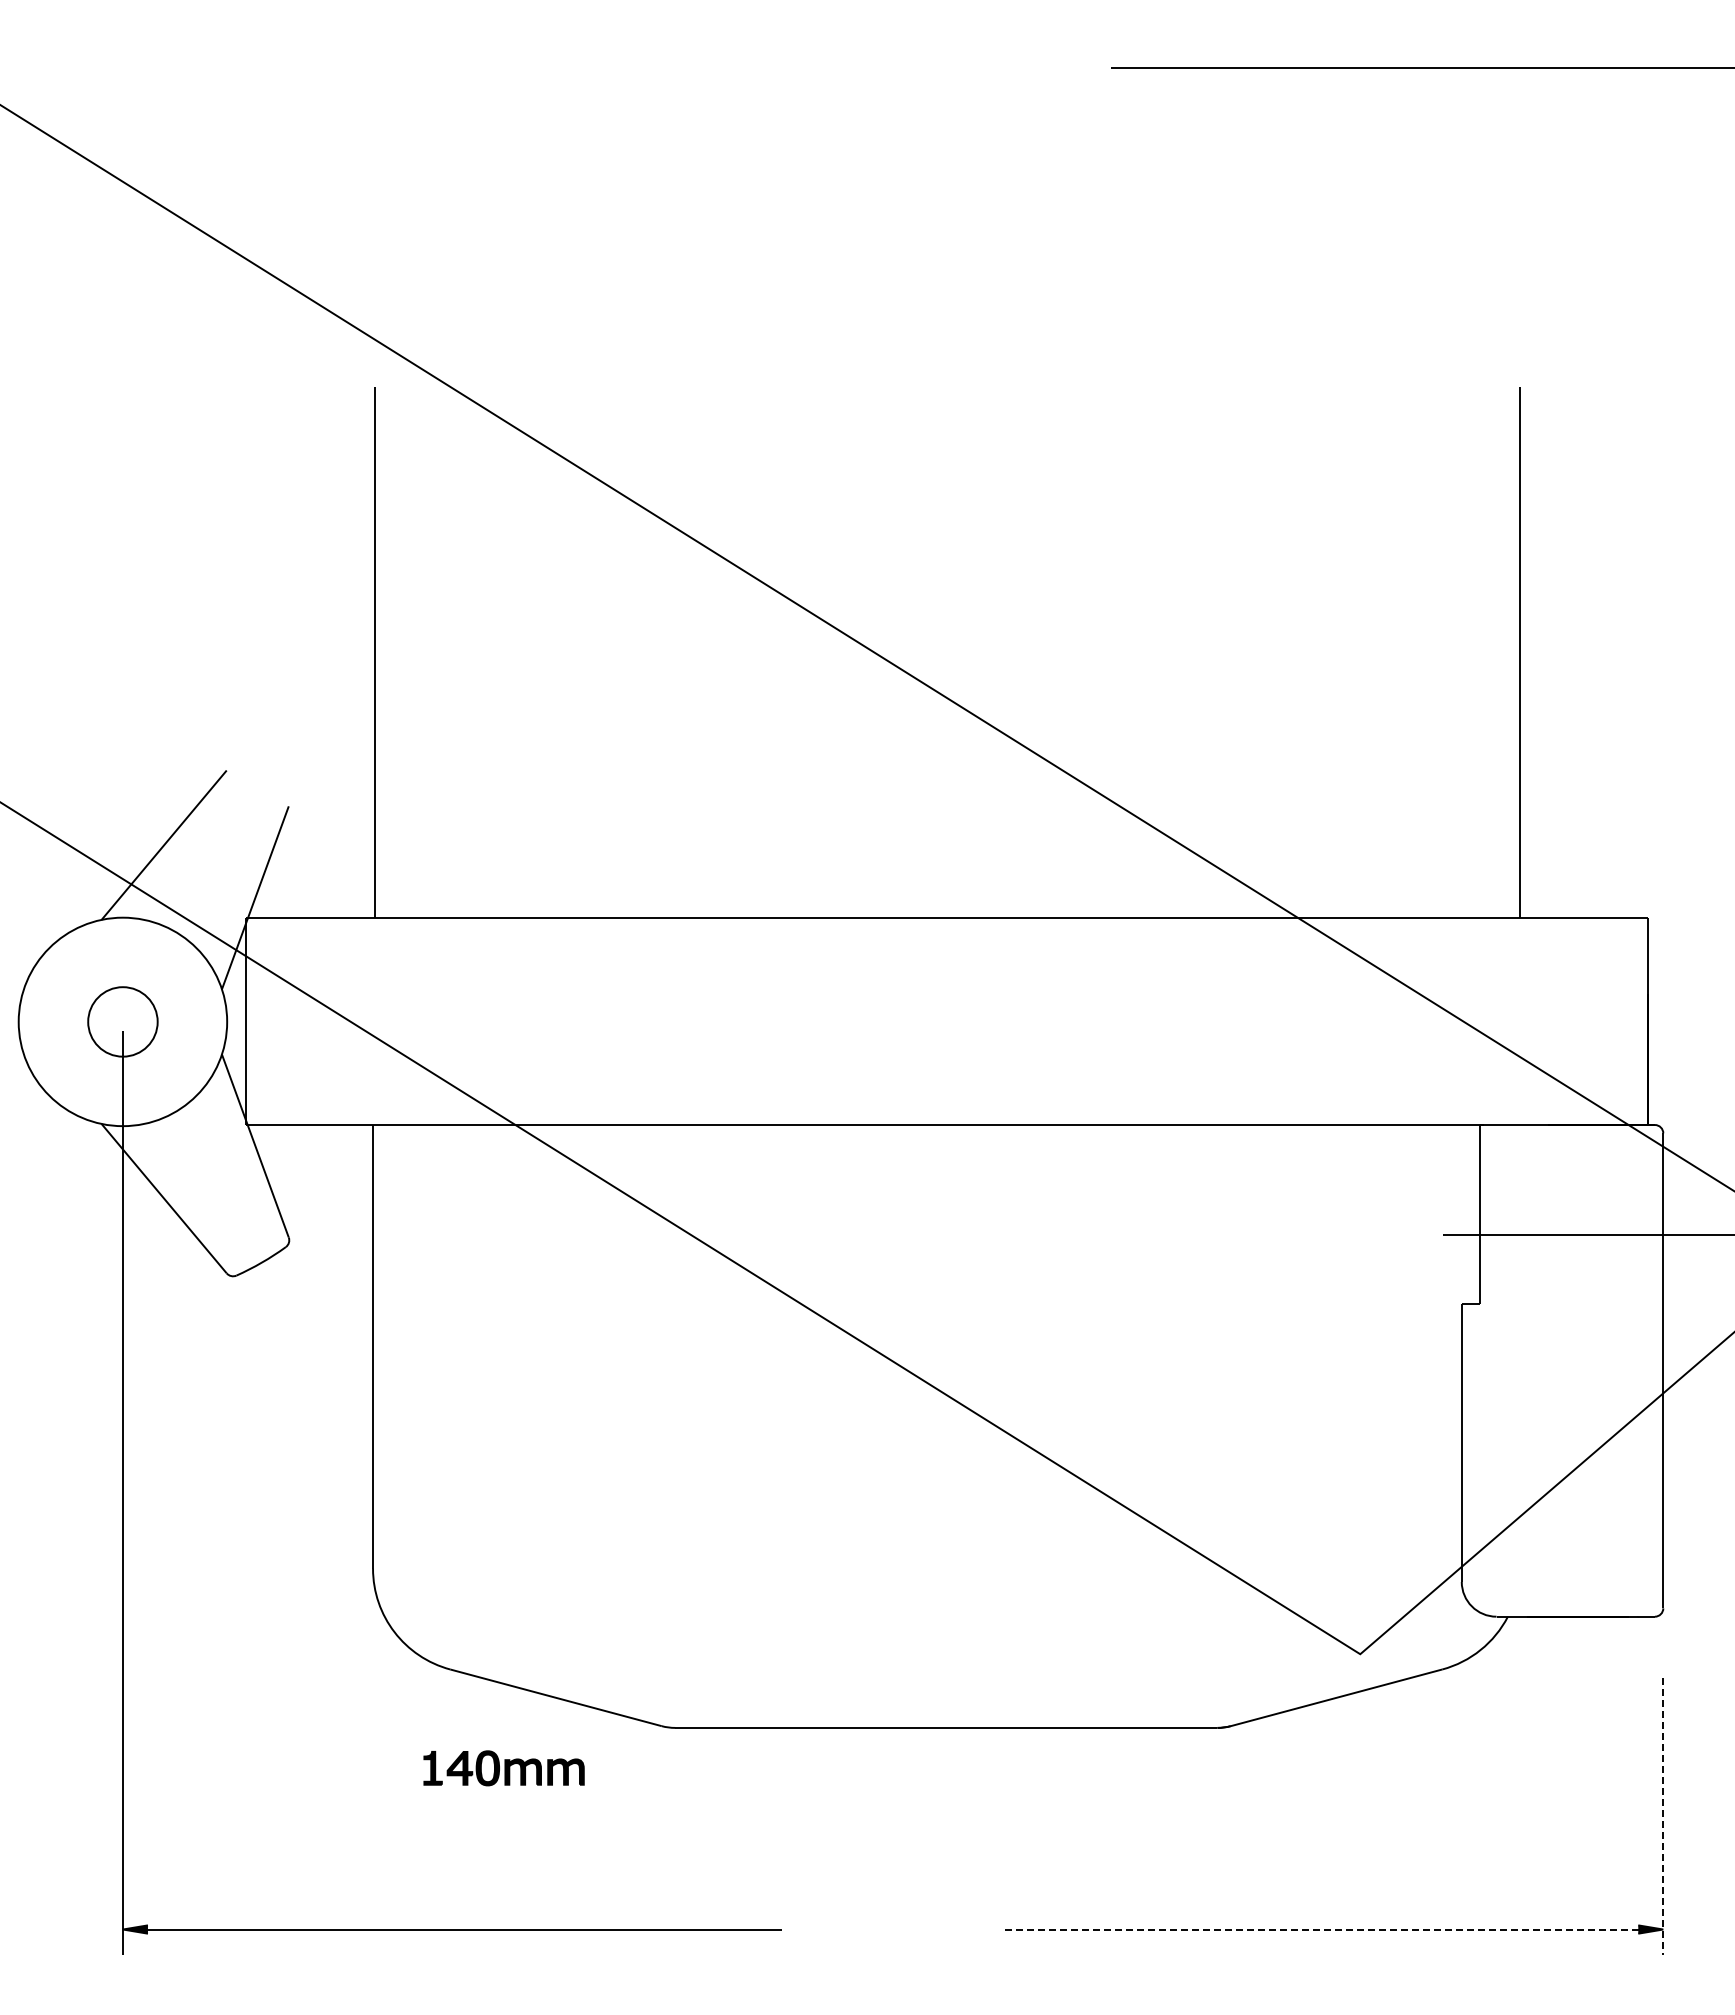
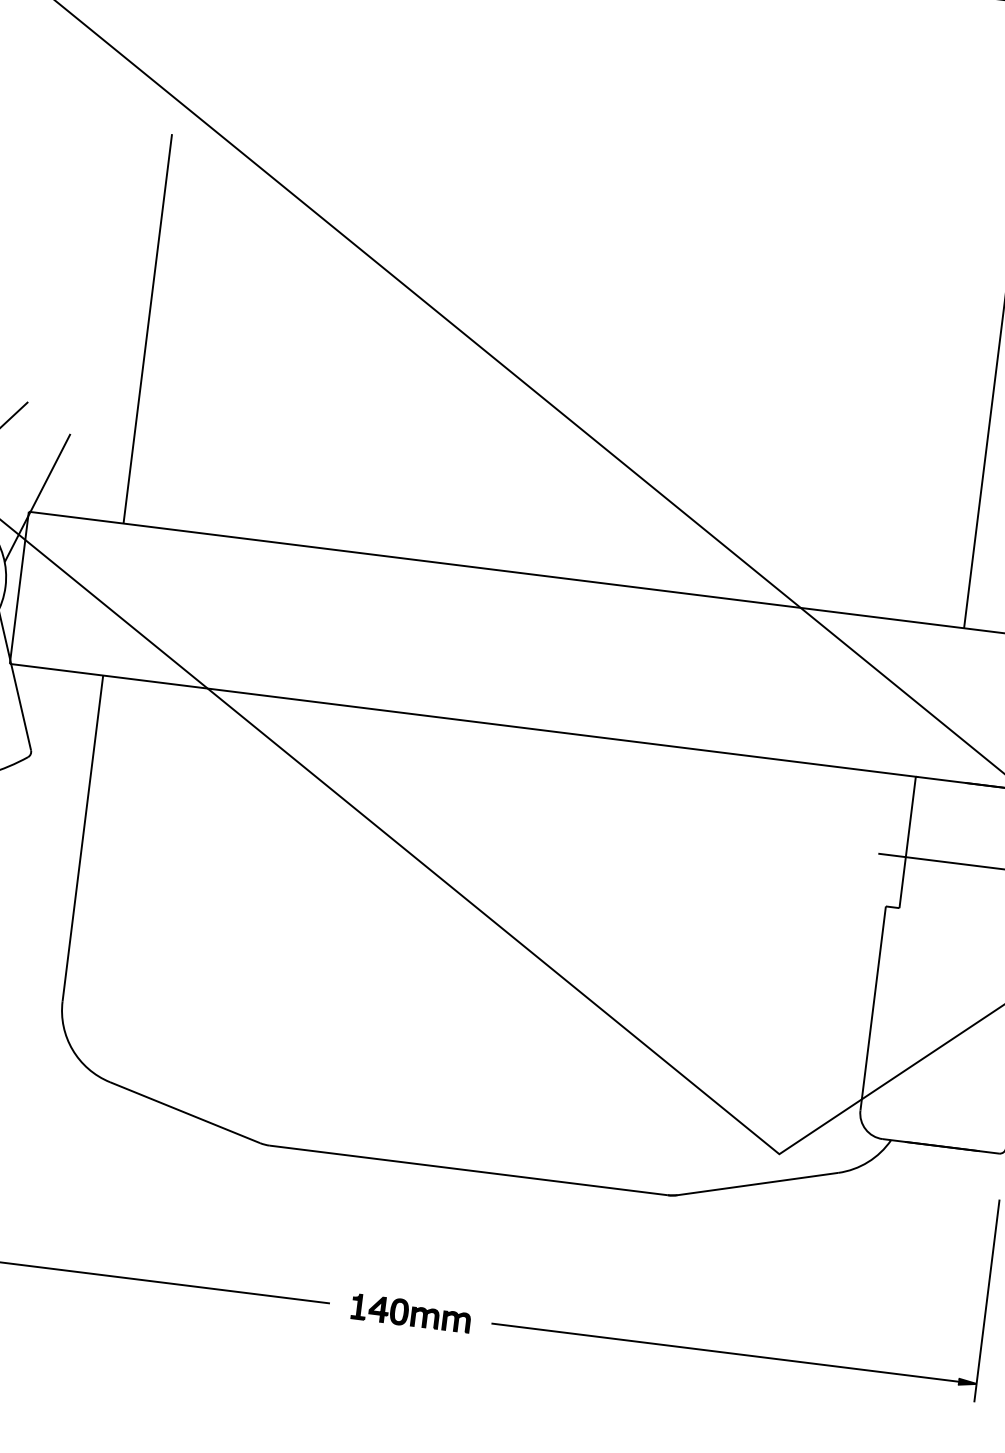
part: (503, 1768) -> (410, 1313), moved
line: (1663, 1816) -> (987, 1301), dashed -> solid
line: (1320, 1929) -> (725, 1352), dashed -> solid

